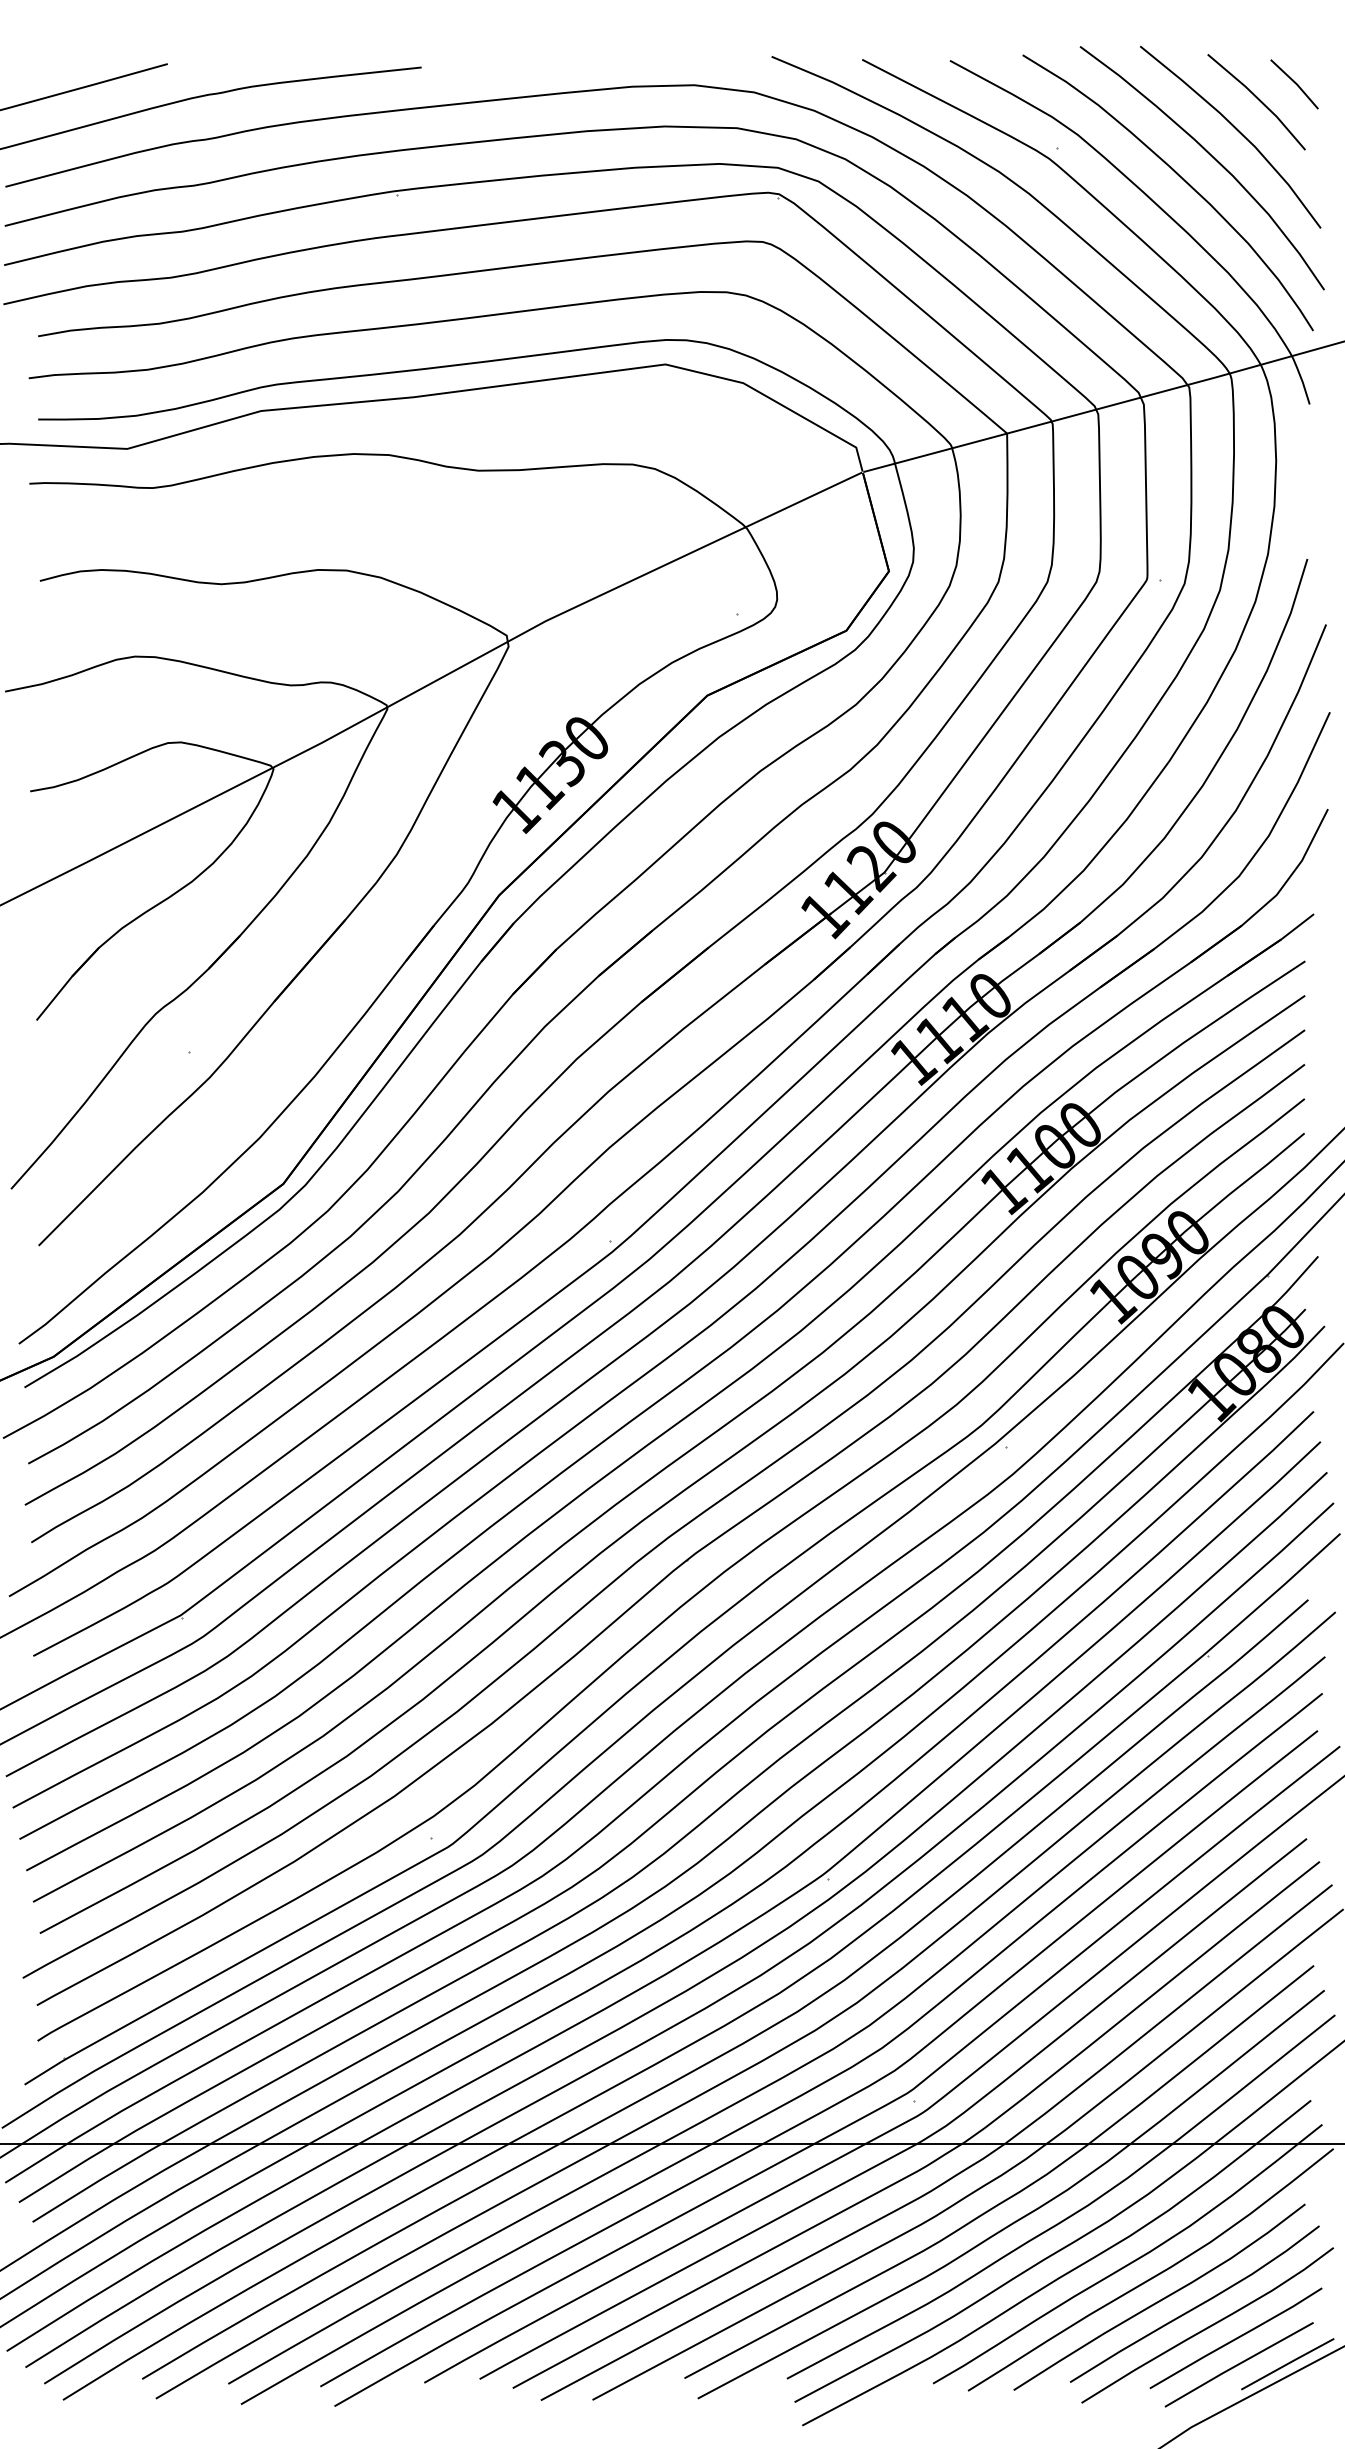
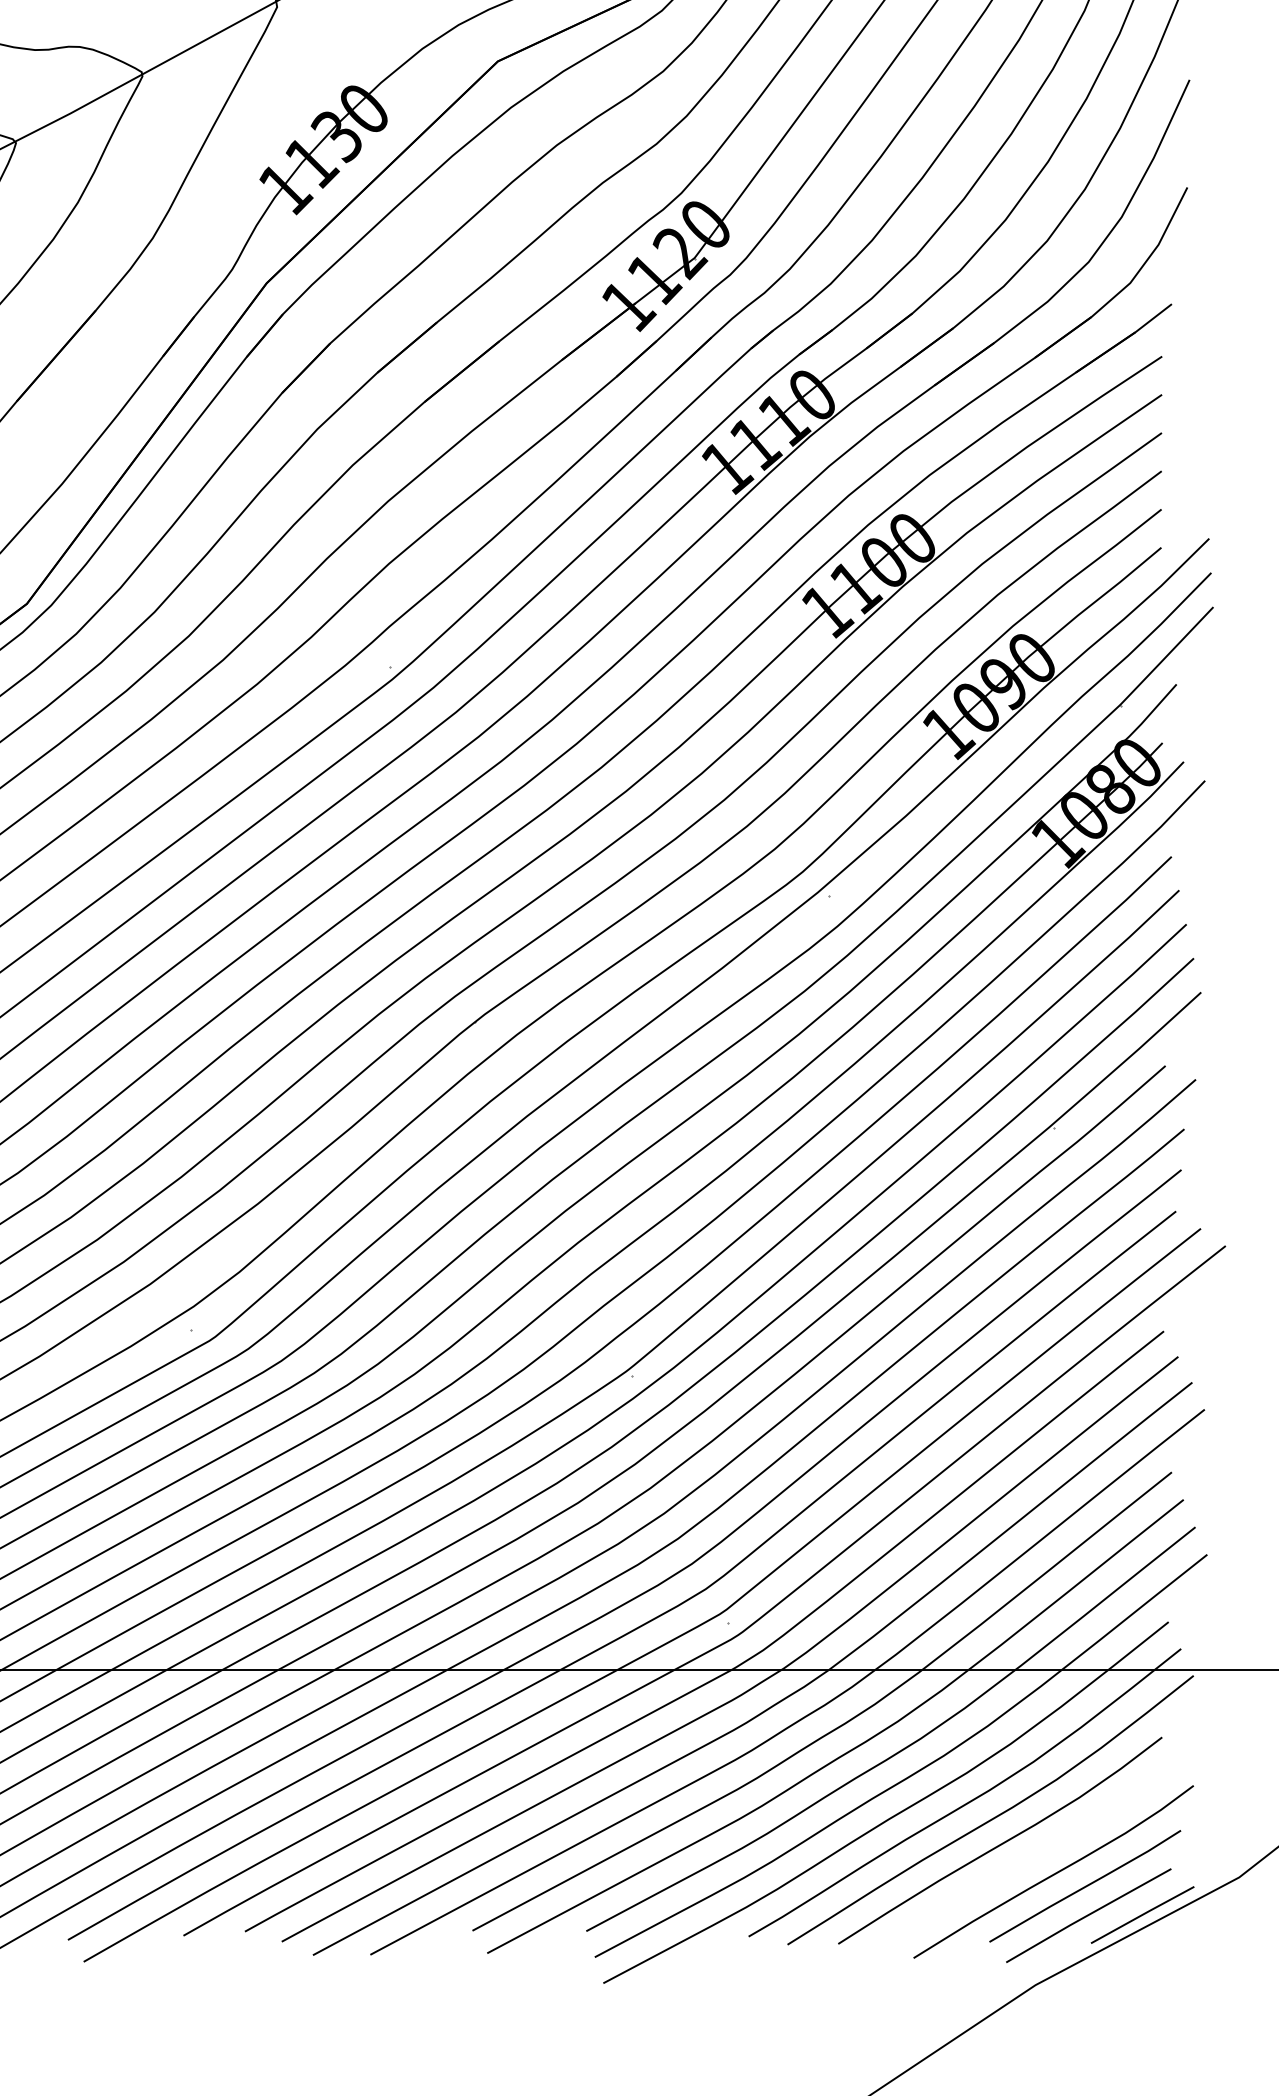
curve: (1195, 2306) -> (1040, 1850), removed

